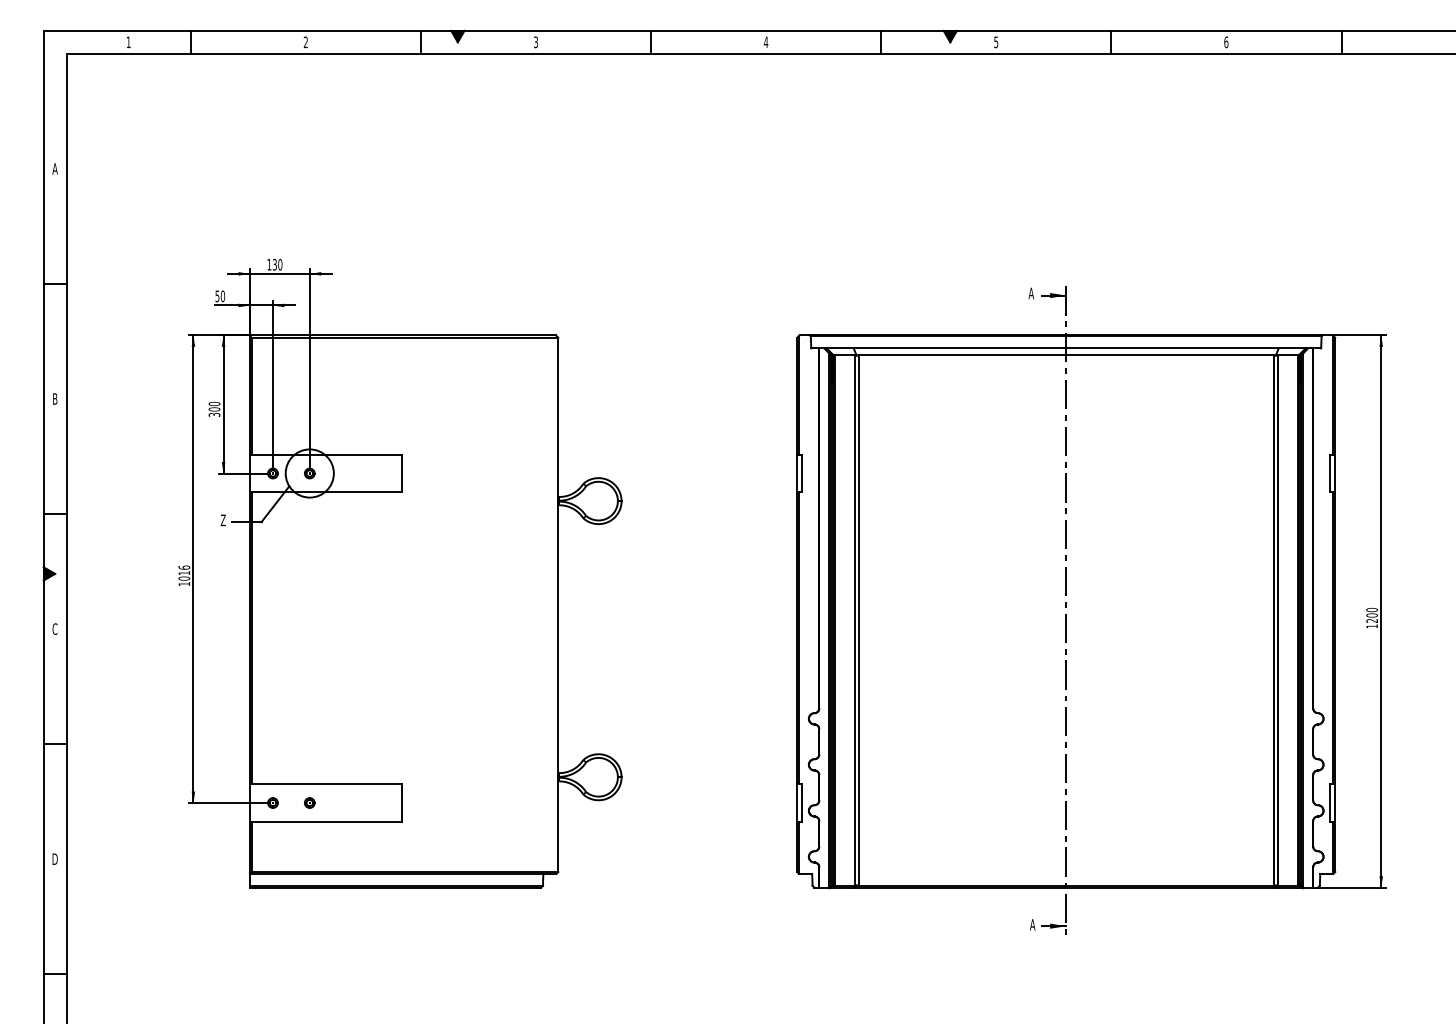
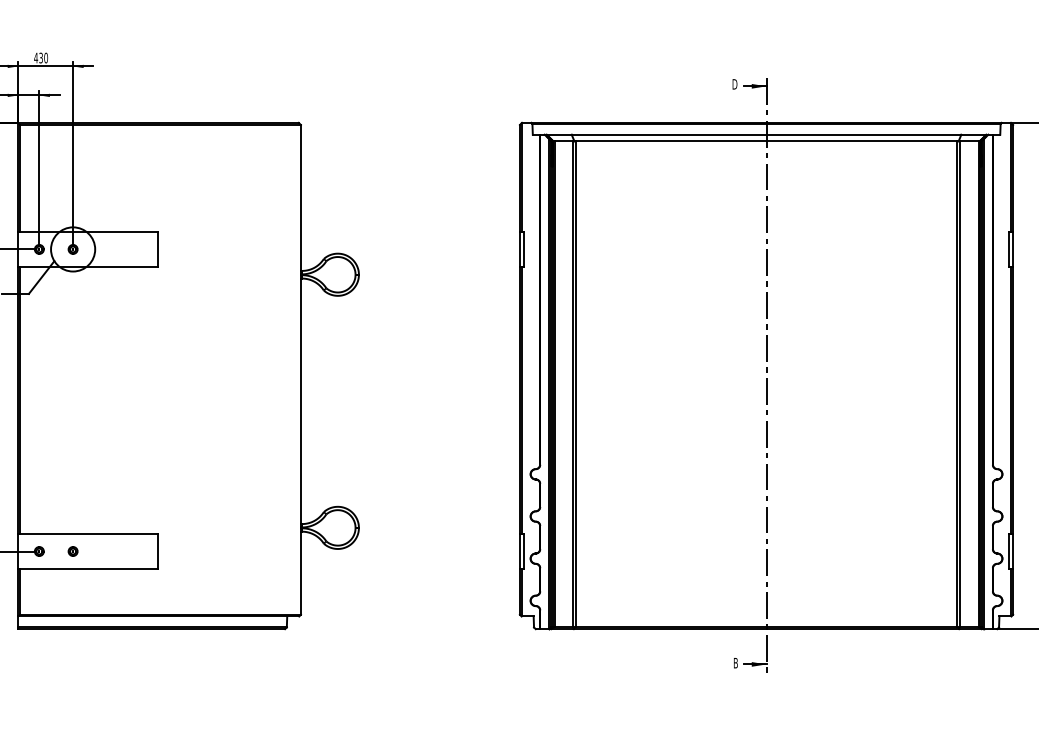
text: (269, 264) -> (36, 57), 130 -> 430
text: (1031, 293) -> (734, 84), A -> D
text: (1032, 924) -> (735, 662), A -> B

